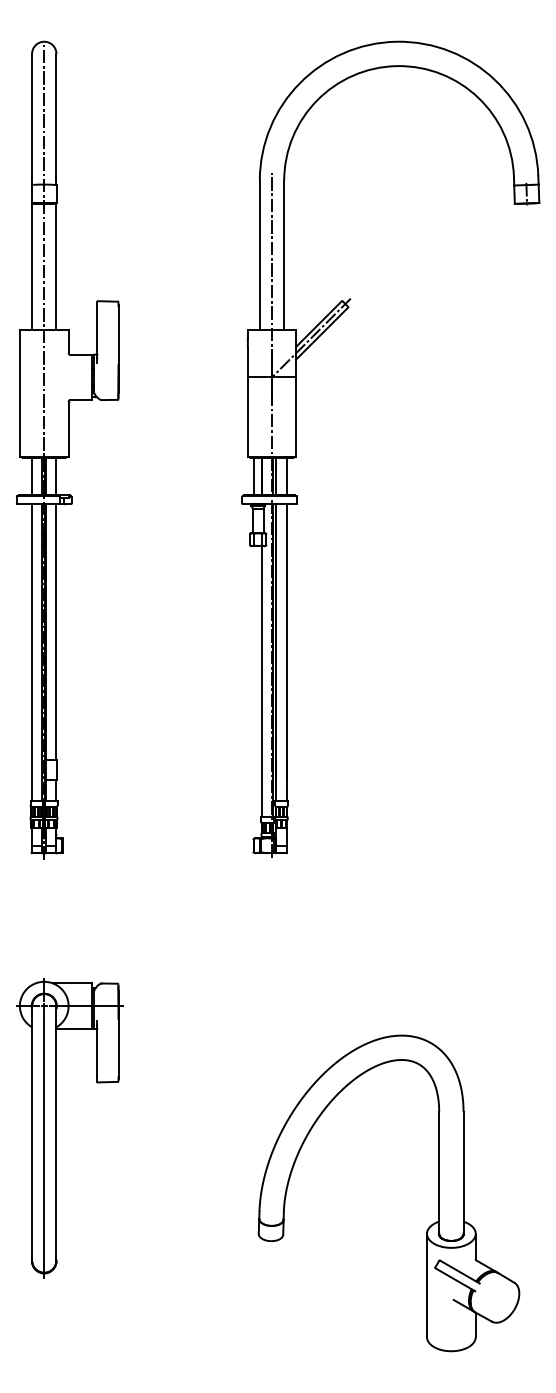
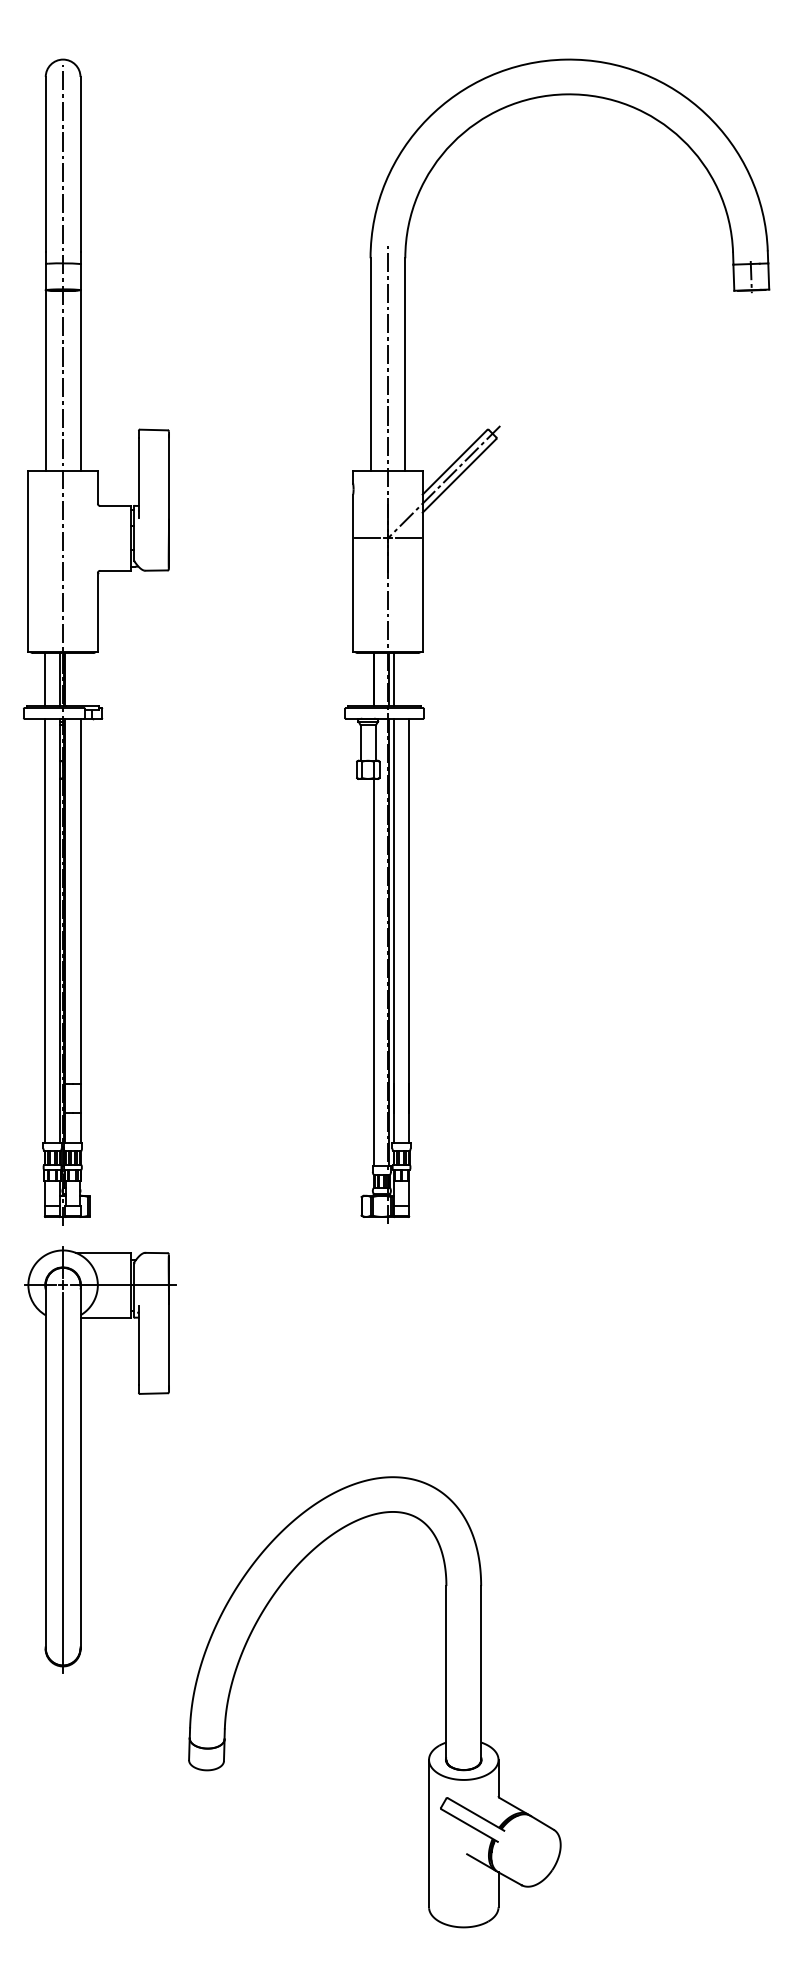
line: (56, 476) -> (80, 679), removed
line: (254, 476) -> (362, 679), removed
line: (287, 476) -> (409, 679), removed
part: (57, 1128) -> (81, 1459), moved
part: (438, 1193) -> (445, 1702), moved

